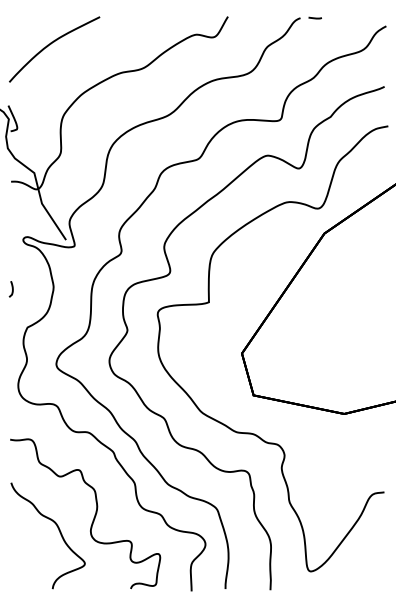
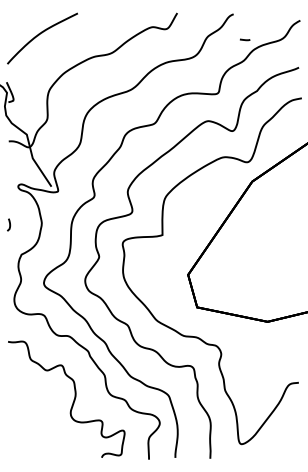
curve: (314, 17) -> (244, 39), moved
curve: (58, 530) -> (45, 412), removed

